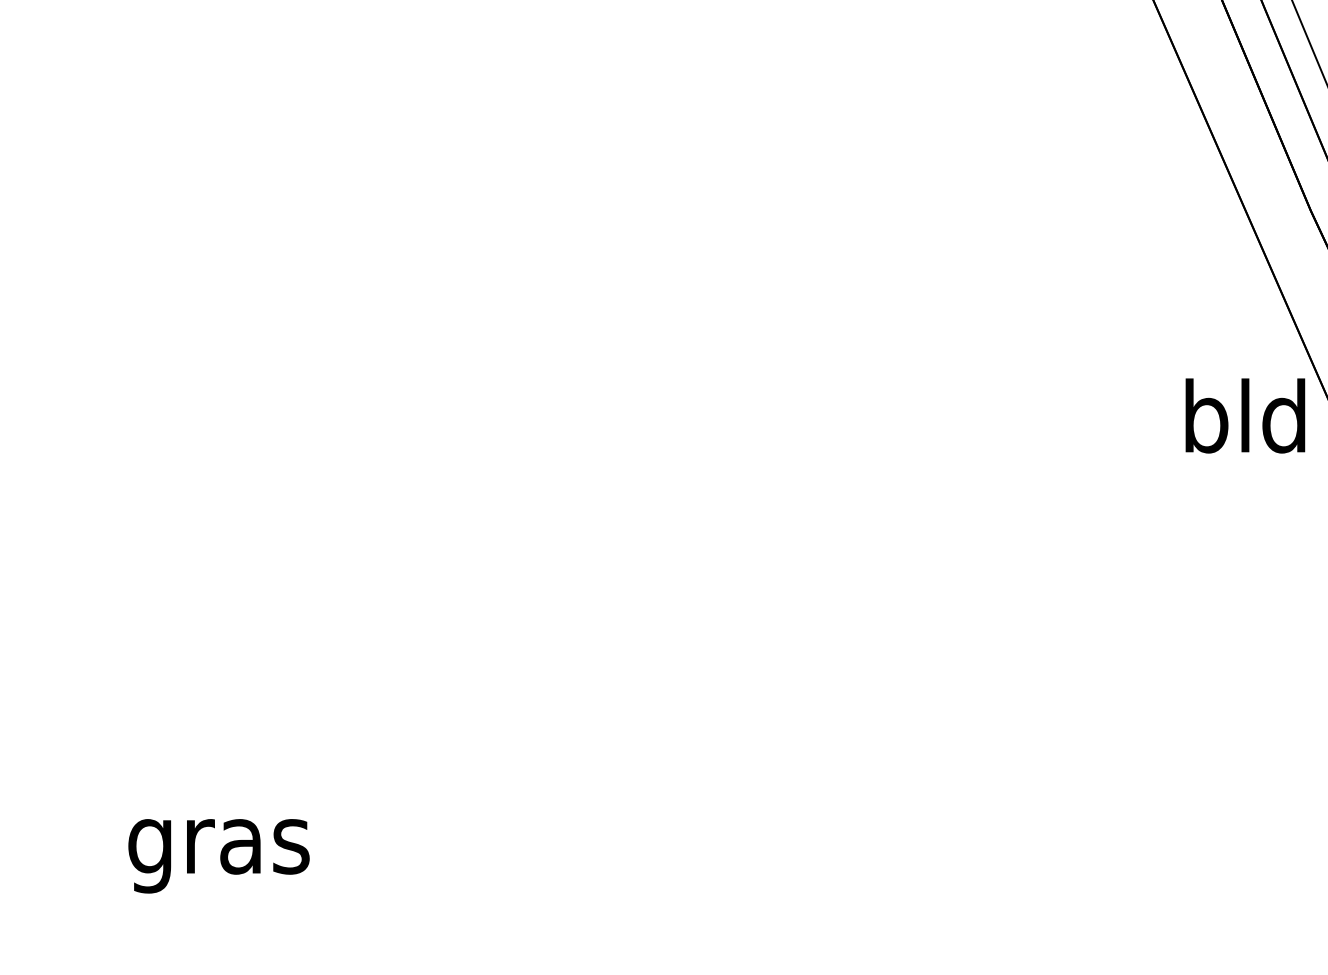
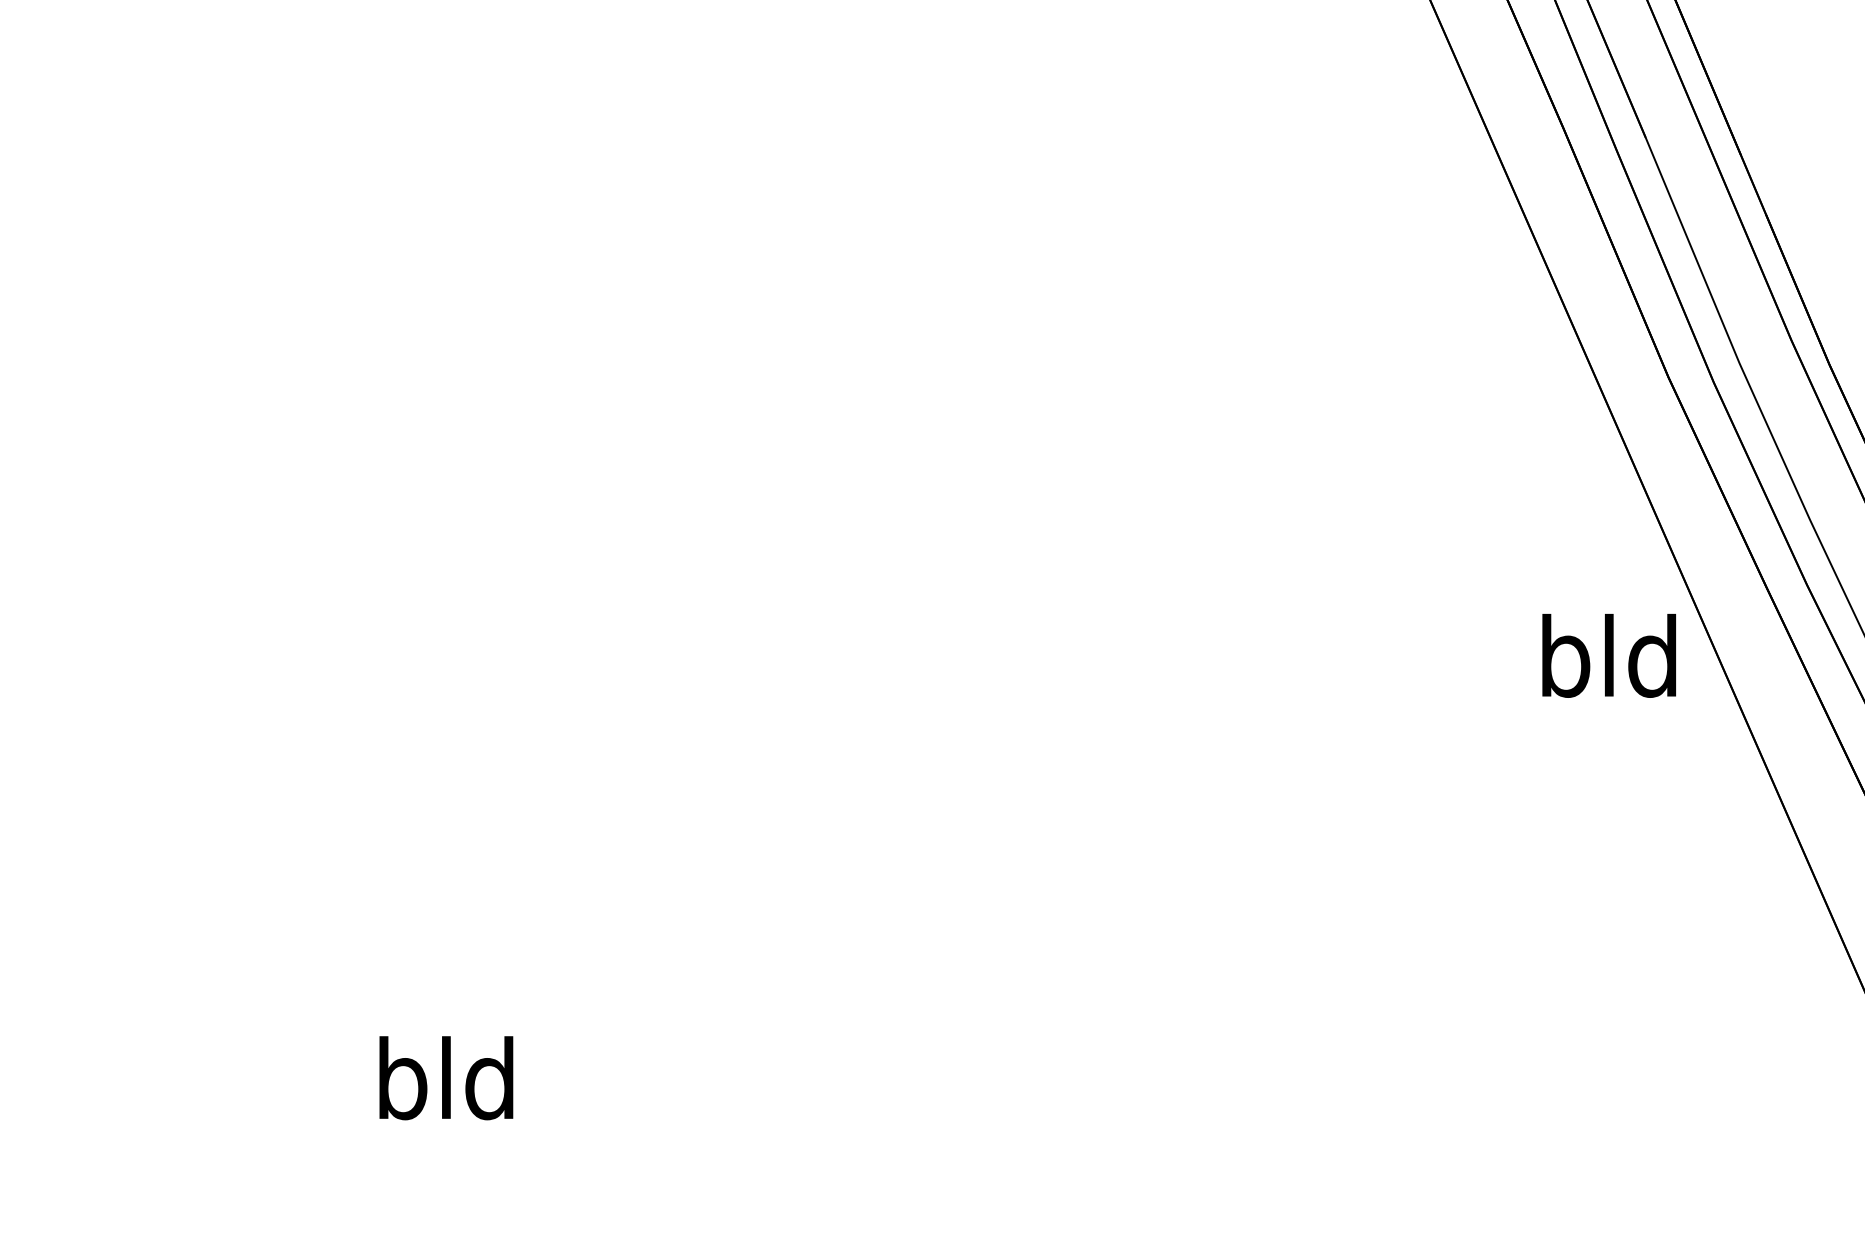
text: (1244, 415) -> (1608, 655), moved
text: (218, 846) -> (446, 1088), gras -> bld

